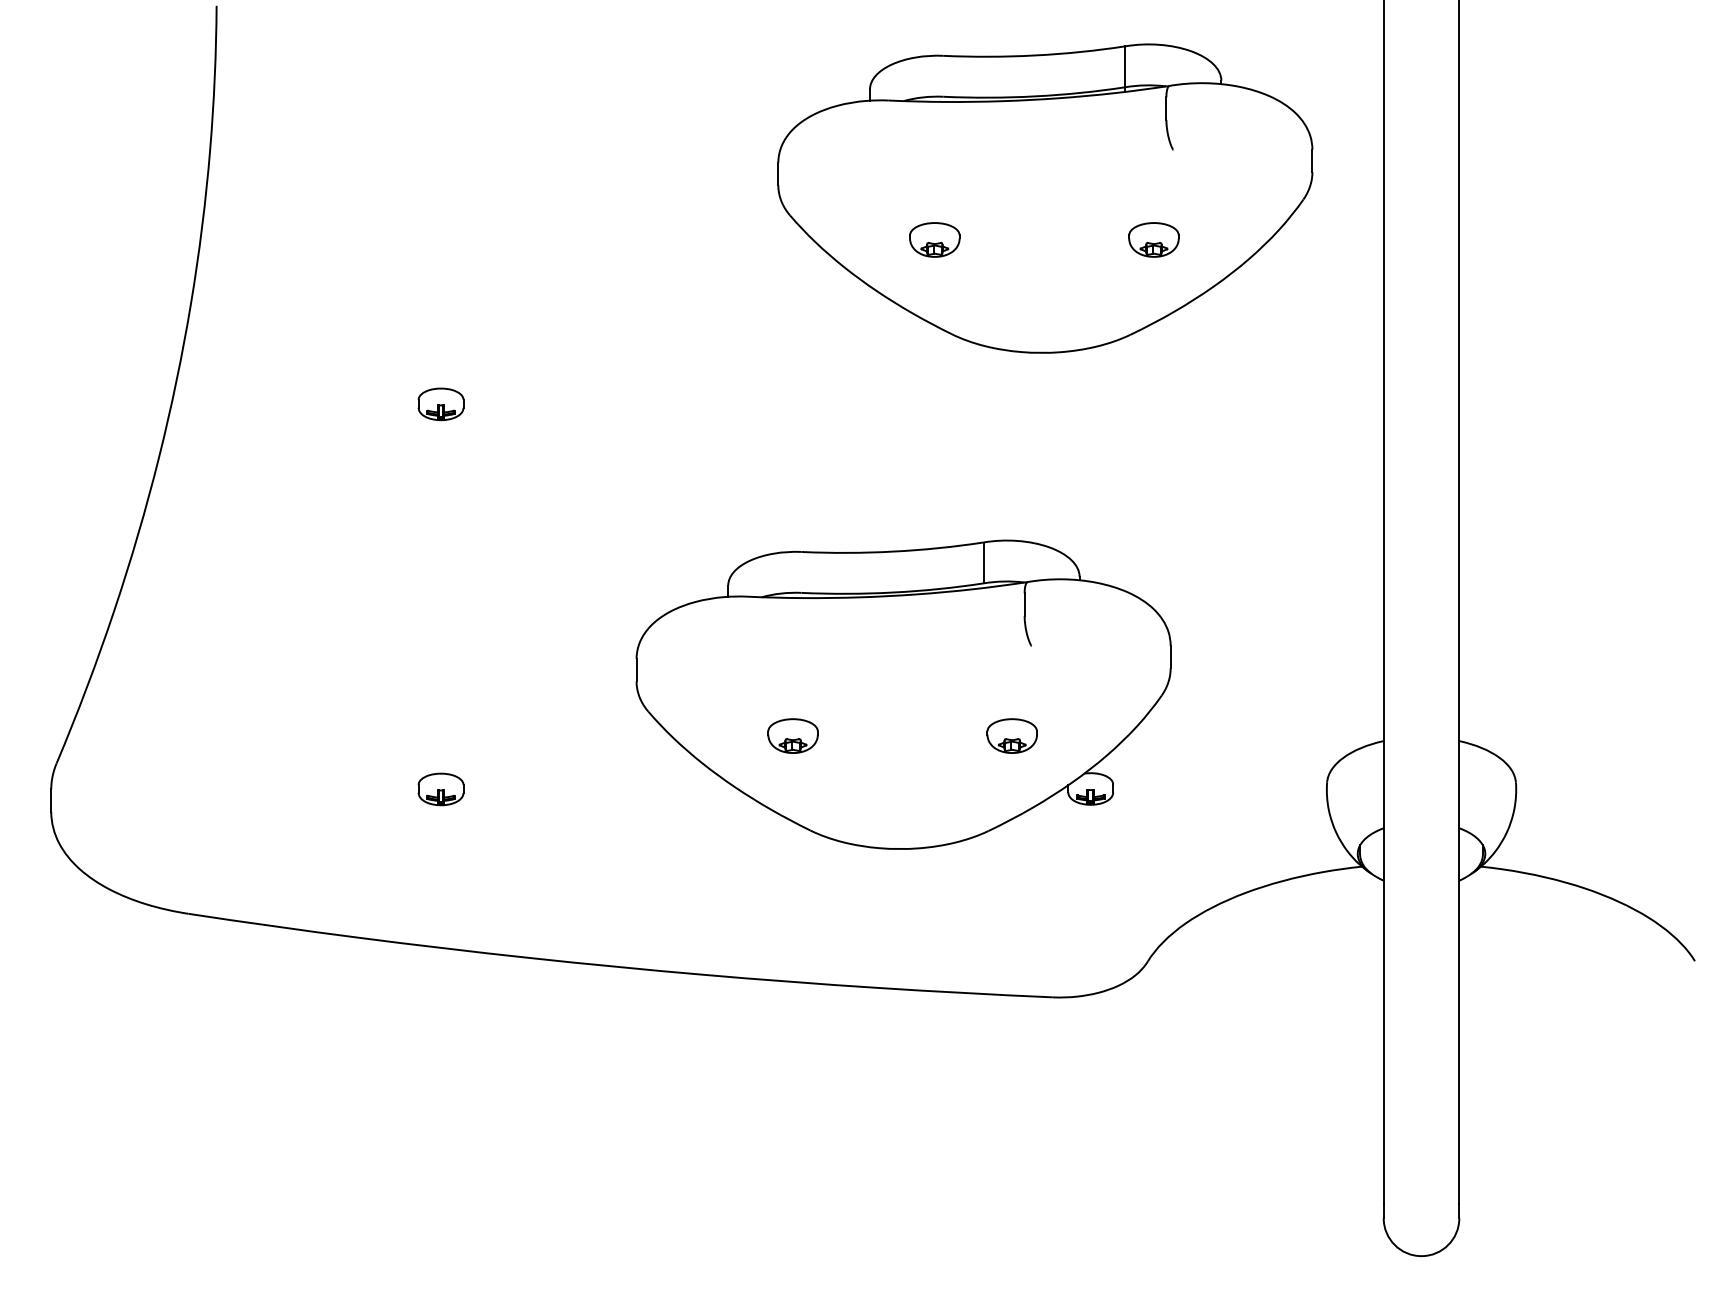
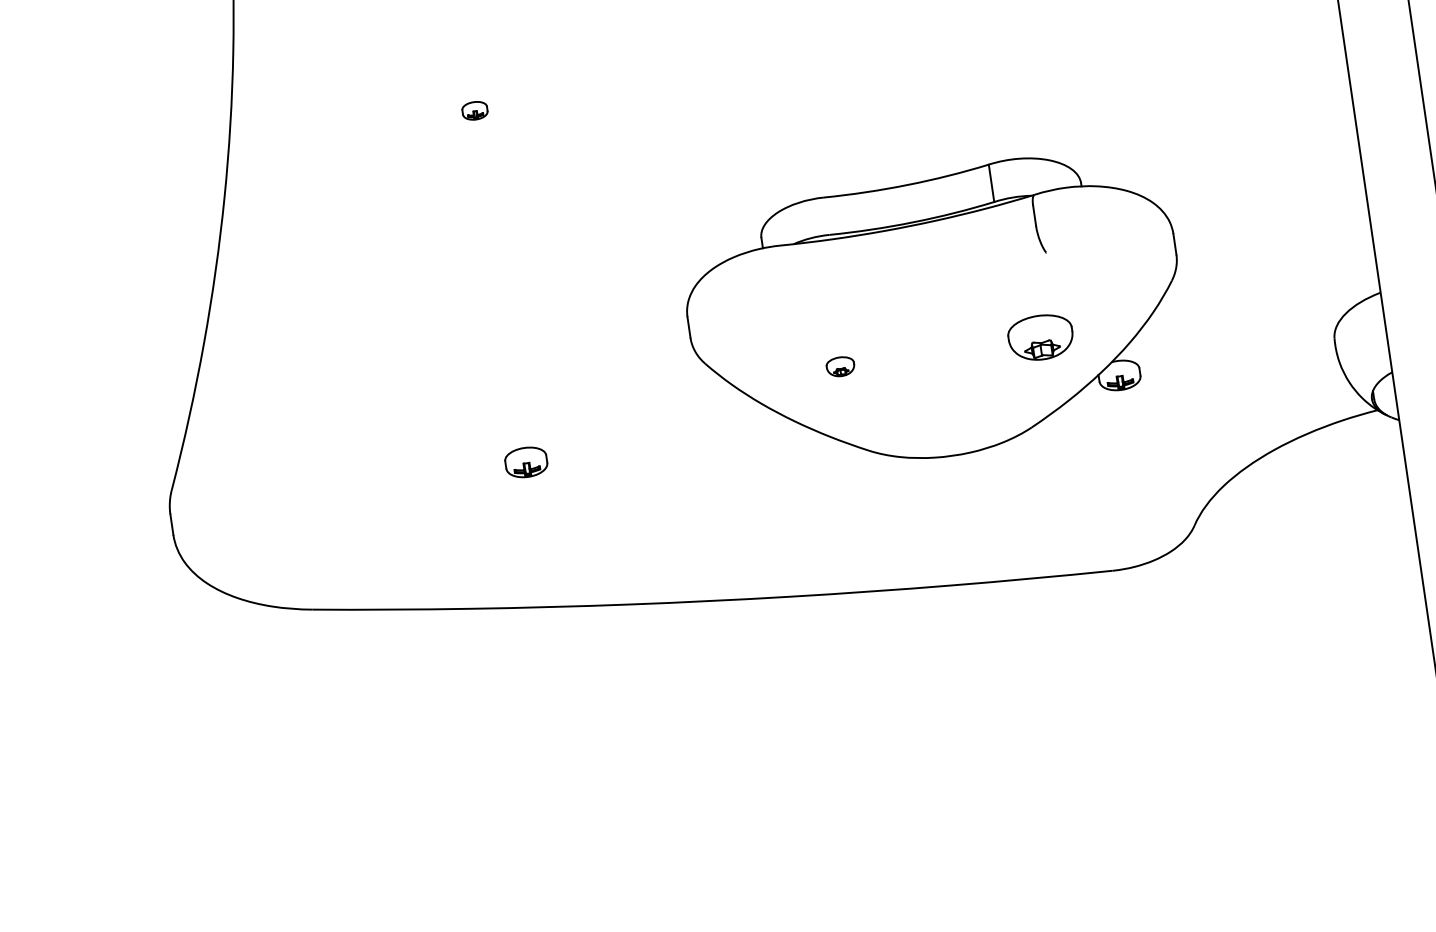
part: (440, 404) -> (474, 110), size x0.6
part: (792, 735) -> (840, 366), size x0.6
part: (1011, 735) -> (1040, 337), size x1.4

